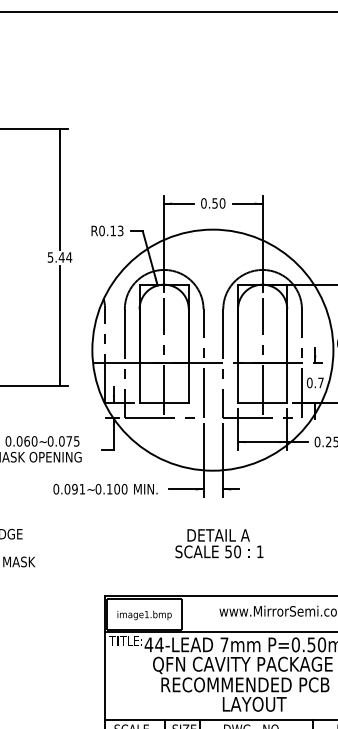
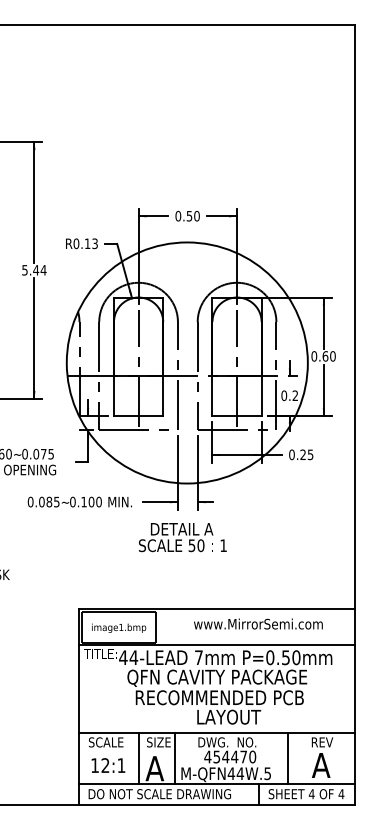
text: (320, 382) -> (294, 395), 0.7 -> 0.2
text: (78, 488) -> (52, 501), 0.091~ -> 0.085~
text: (219, 543) -> (182, 537), moved

